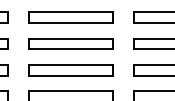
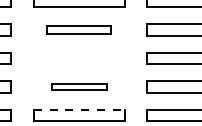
part: (70, 17) -> (79, 29), size x0.7
part: (70, 44) -> (79, 58), removed
part: (70, 69) -> (79, 86), size x0.6
line: (70, 91) -> (79, 109), solid -> dashed

